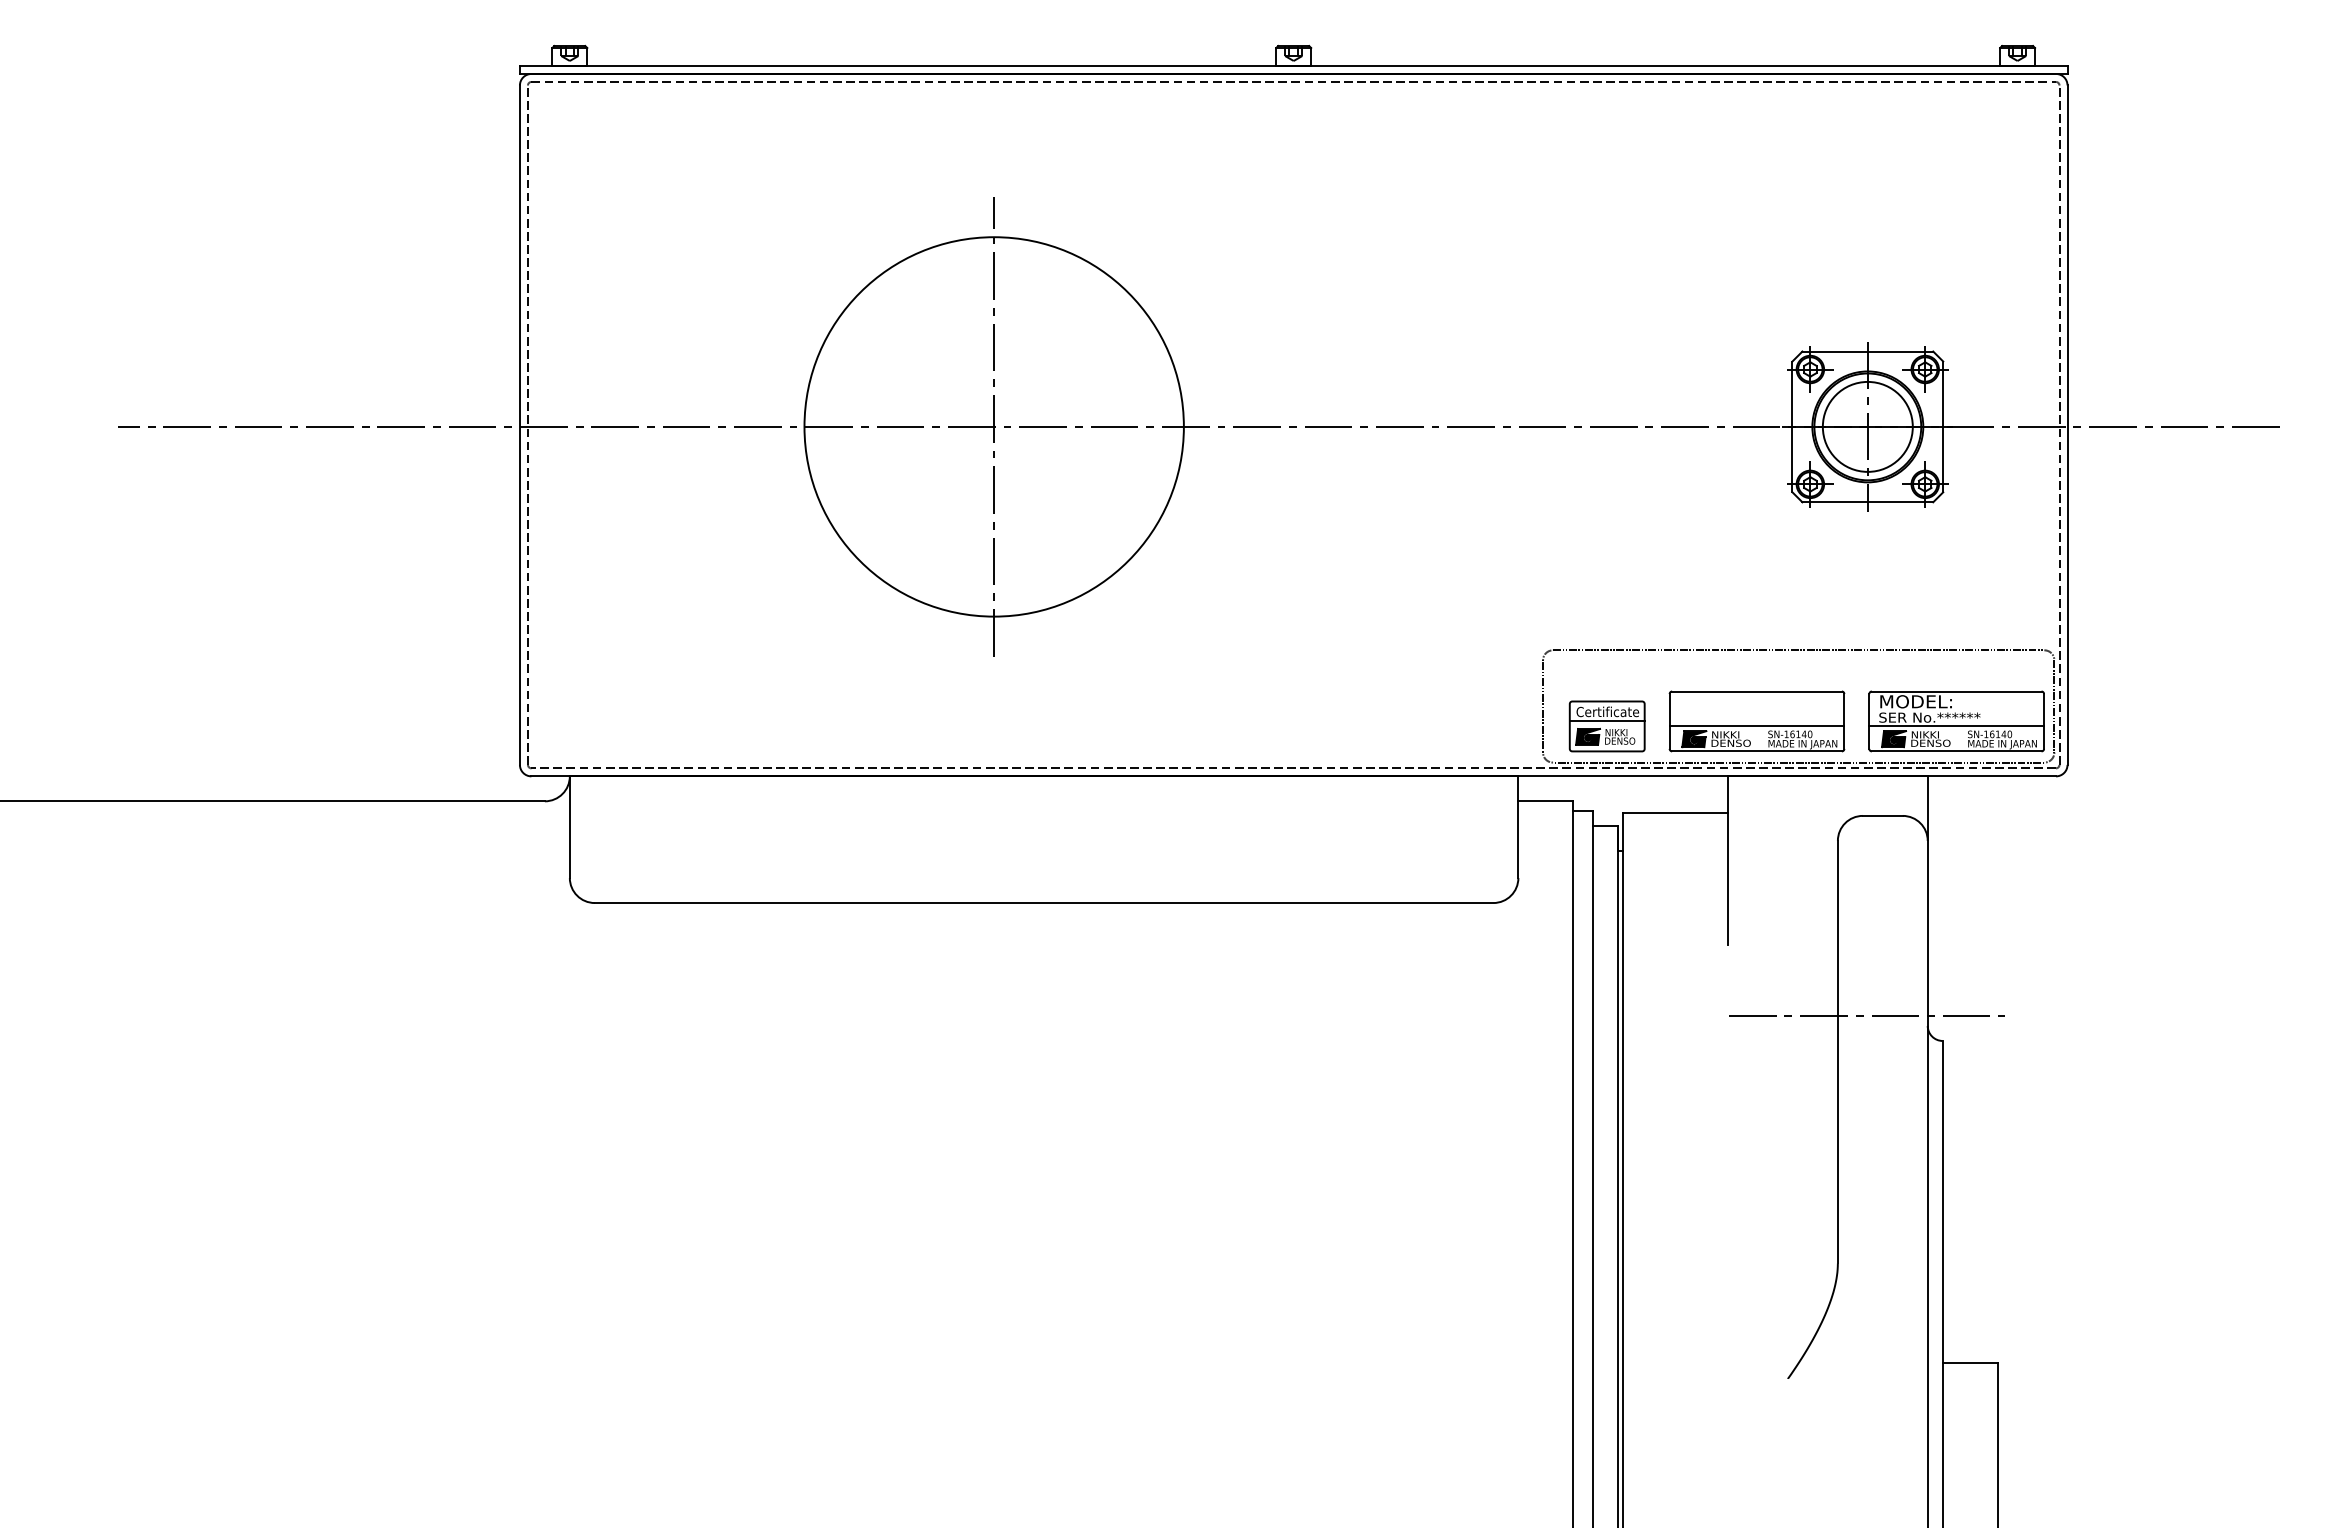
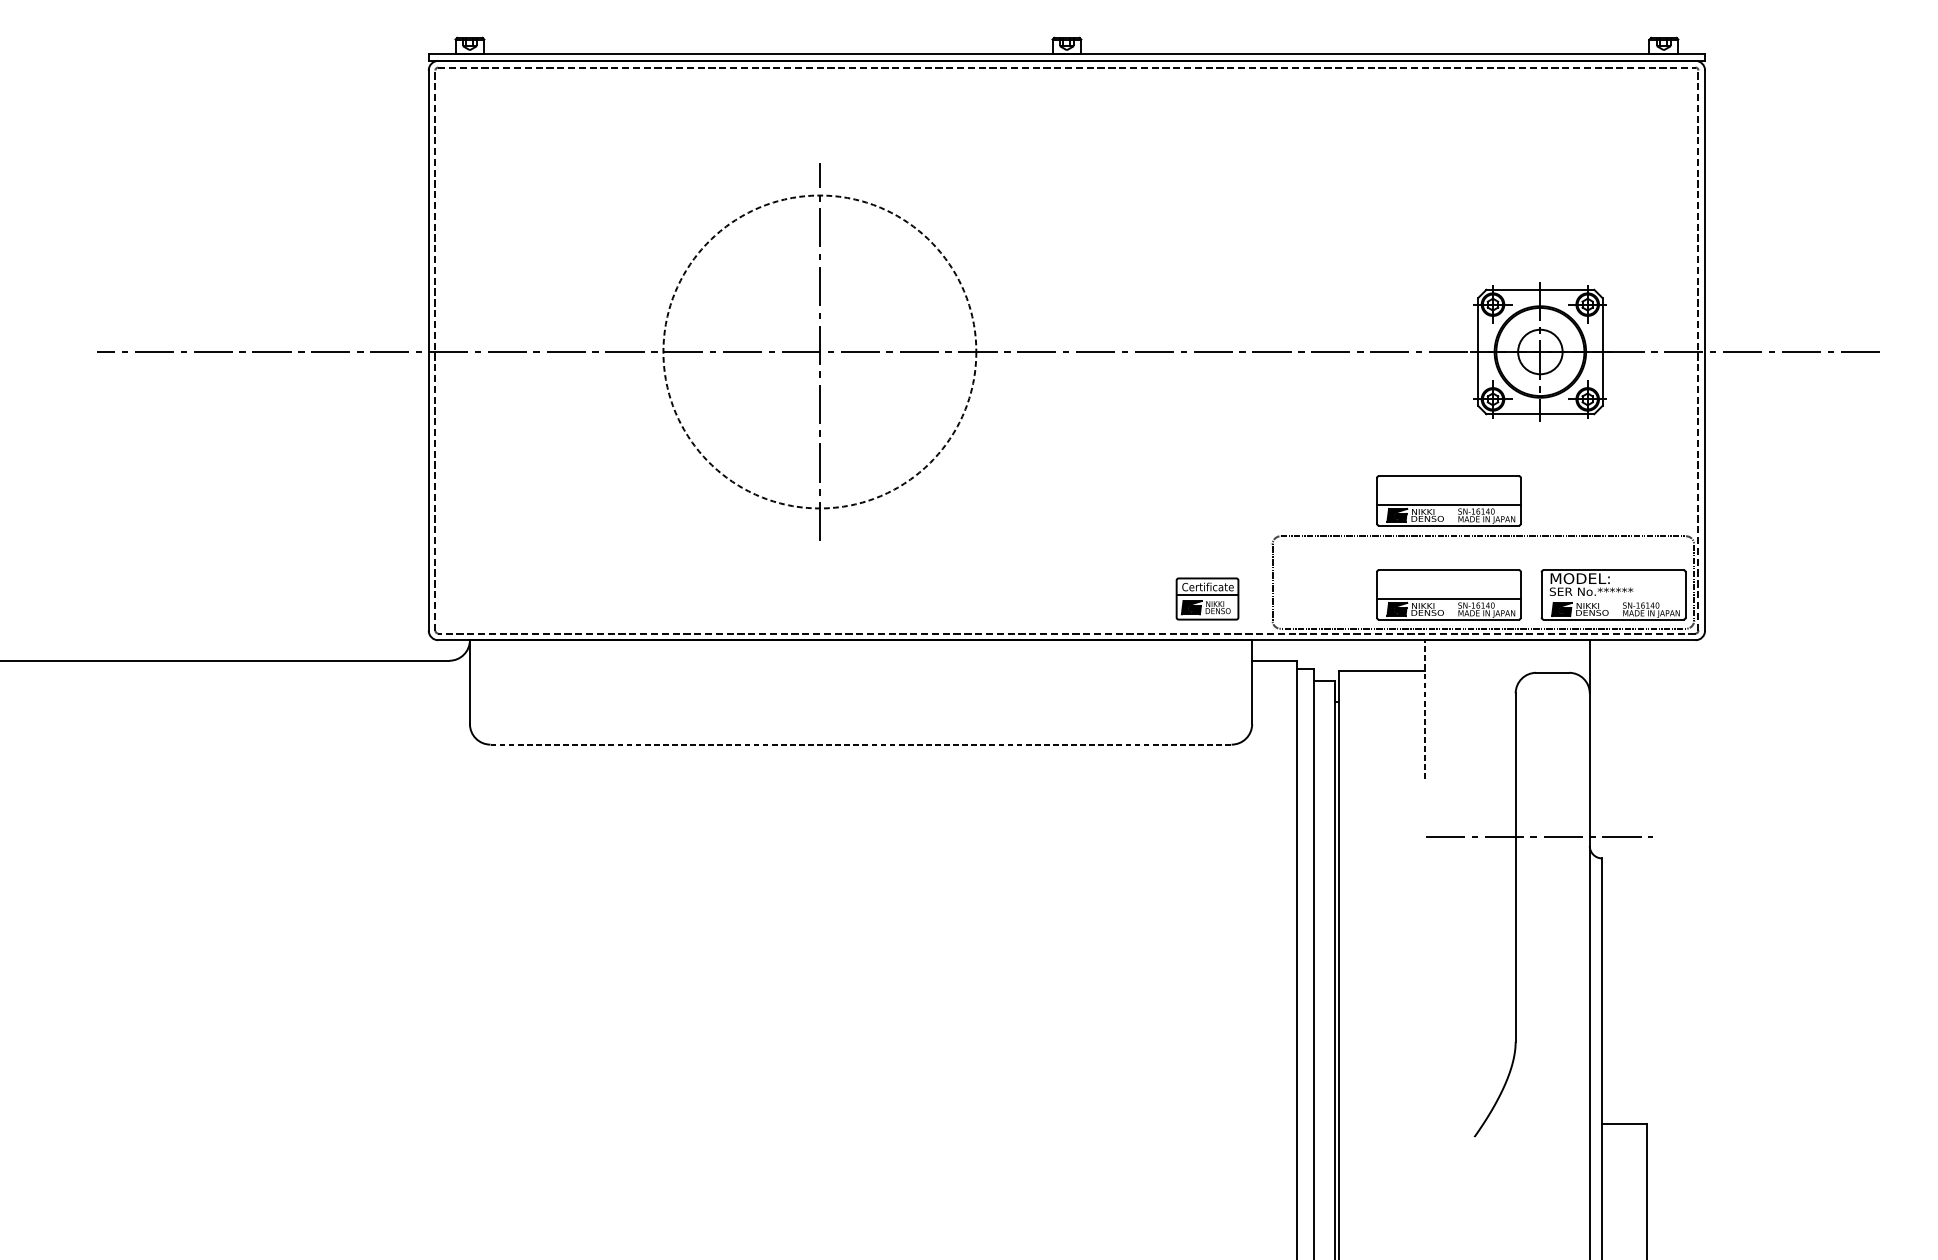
circle: (993, 426) -> (819, 351), solid -> dashed
circle: (1867, 426) -> (1540, 351), size x0.6
part: (1756, 607) -> (1448, 500), added
part: (1606, 726) -> (1206, 599), moved
line: (1956, 726) -> (1613, 599), removed
line: (1728, 860) -> (1425, 709), solid -> dashed
line: (1044, 903) -> (861, 745), solid -> dashed

